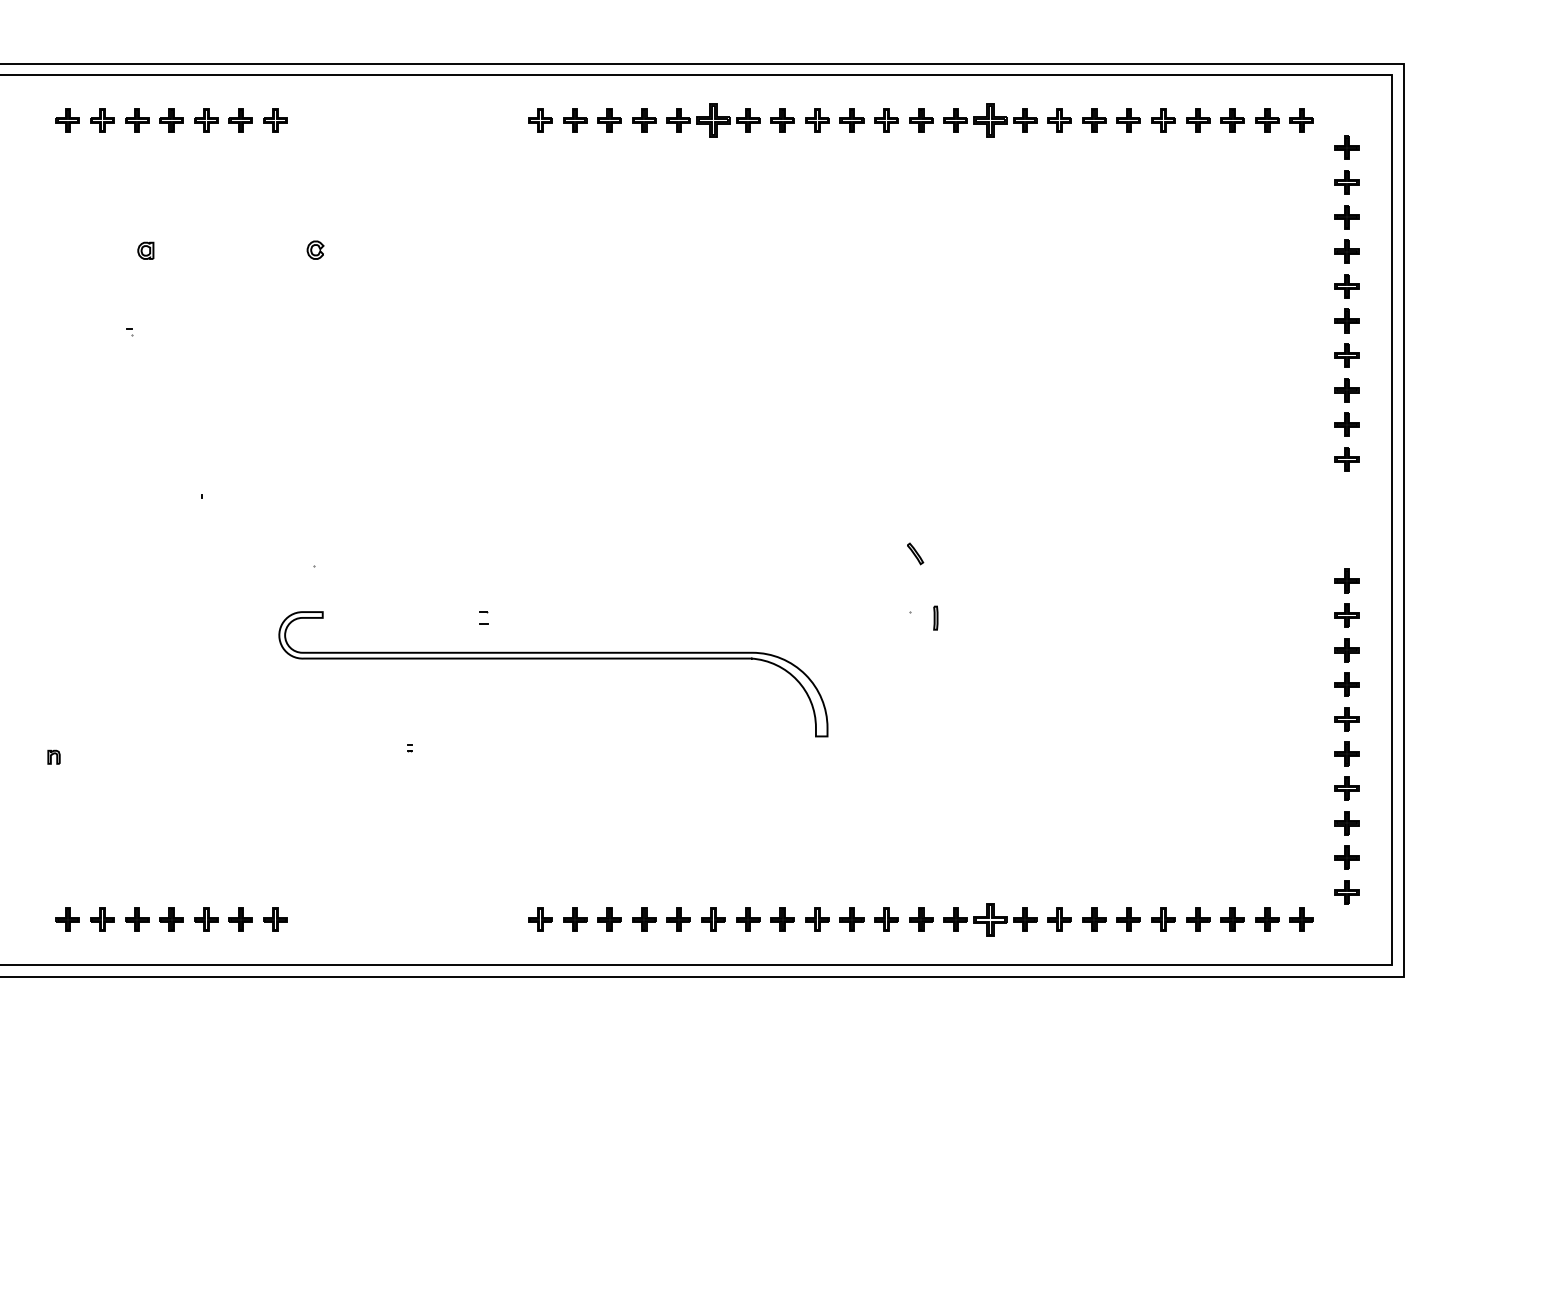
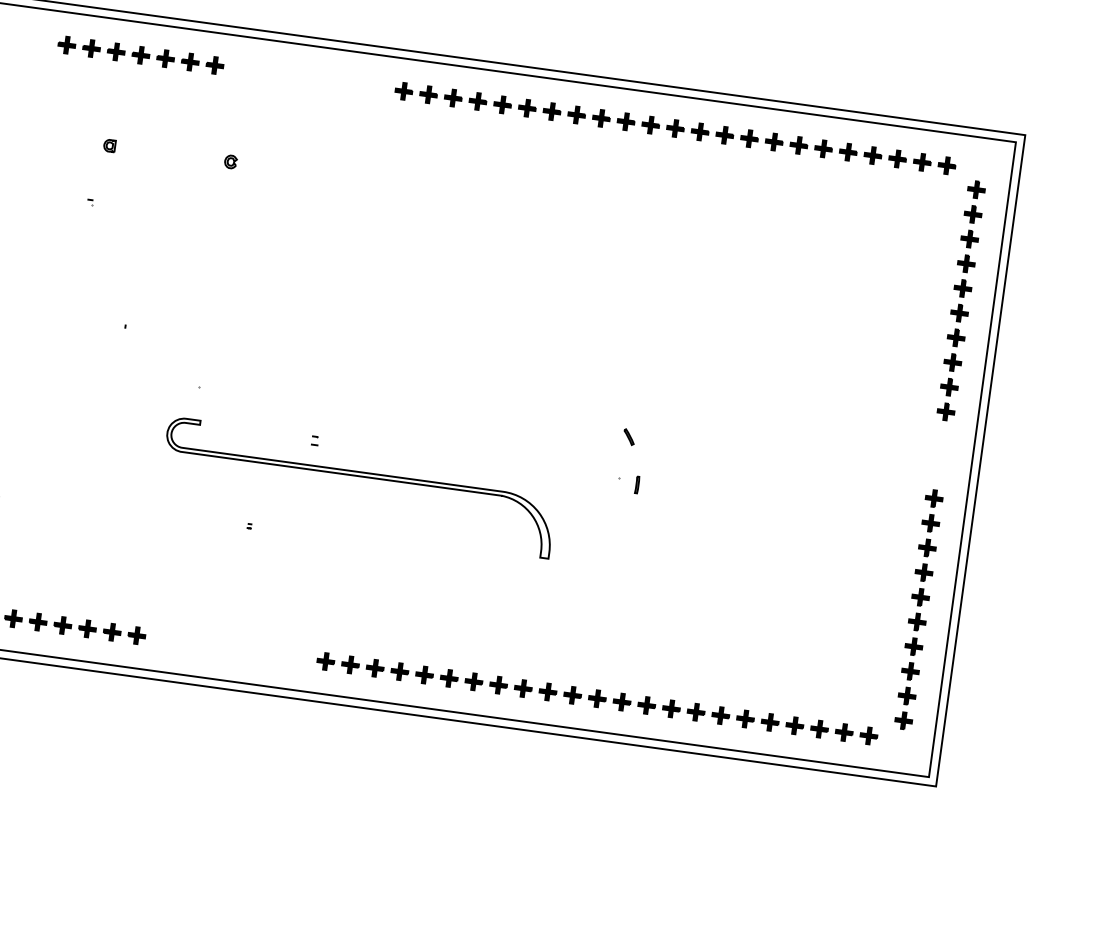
part: (713, 120) -> (527, 108), size x0.71
part: (990, 120) -> (724, 135), size x0.71
part: (990, 919) -> (646, 705), size x0.71

